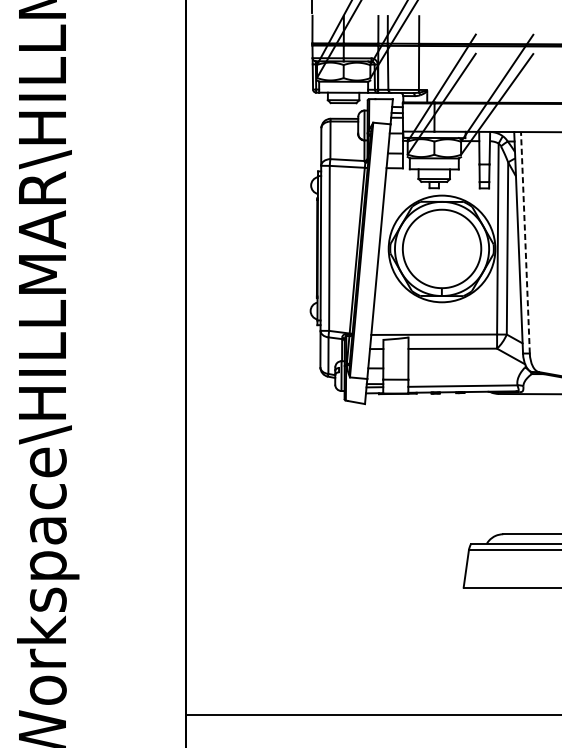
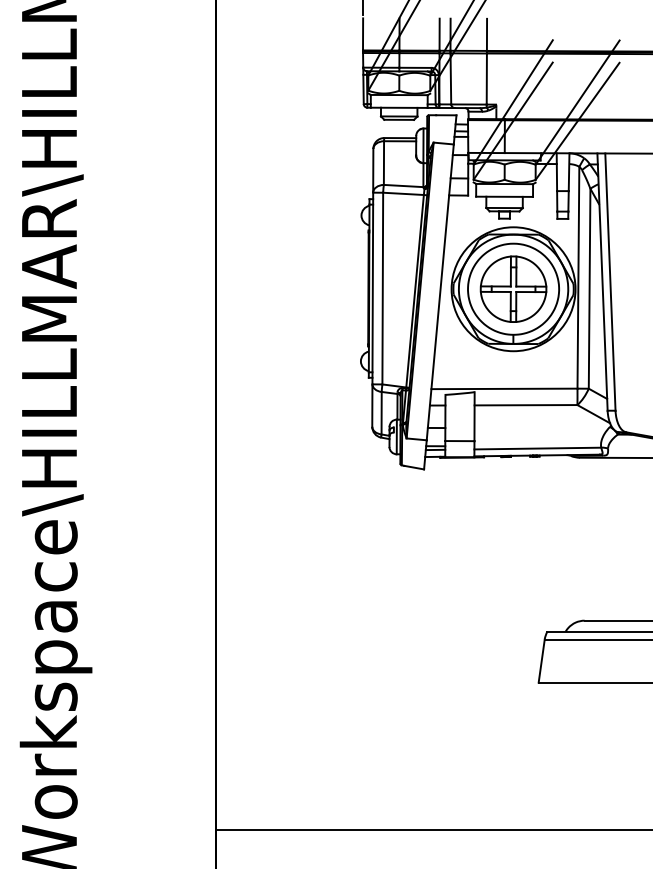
line: (525, 243) -> (610, 282), dashed -> solid
part: (441, 248) -> (513, 288), added

